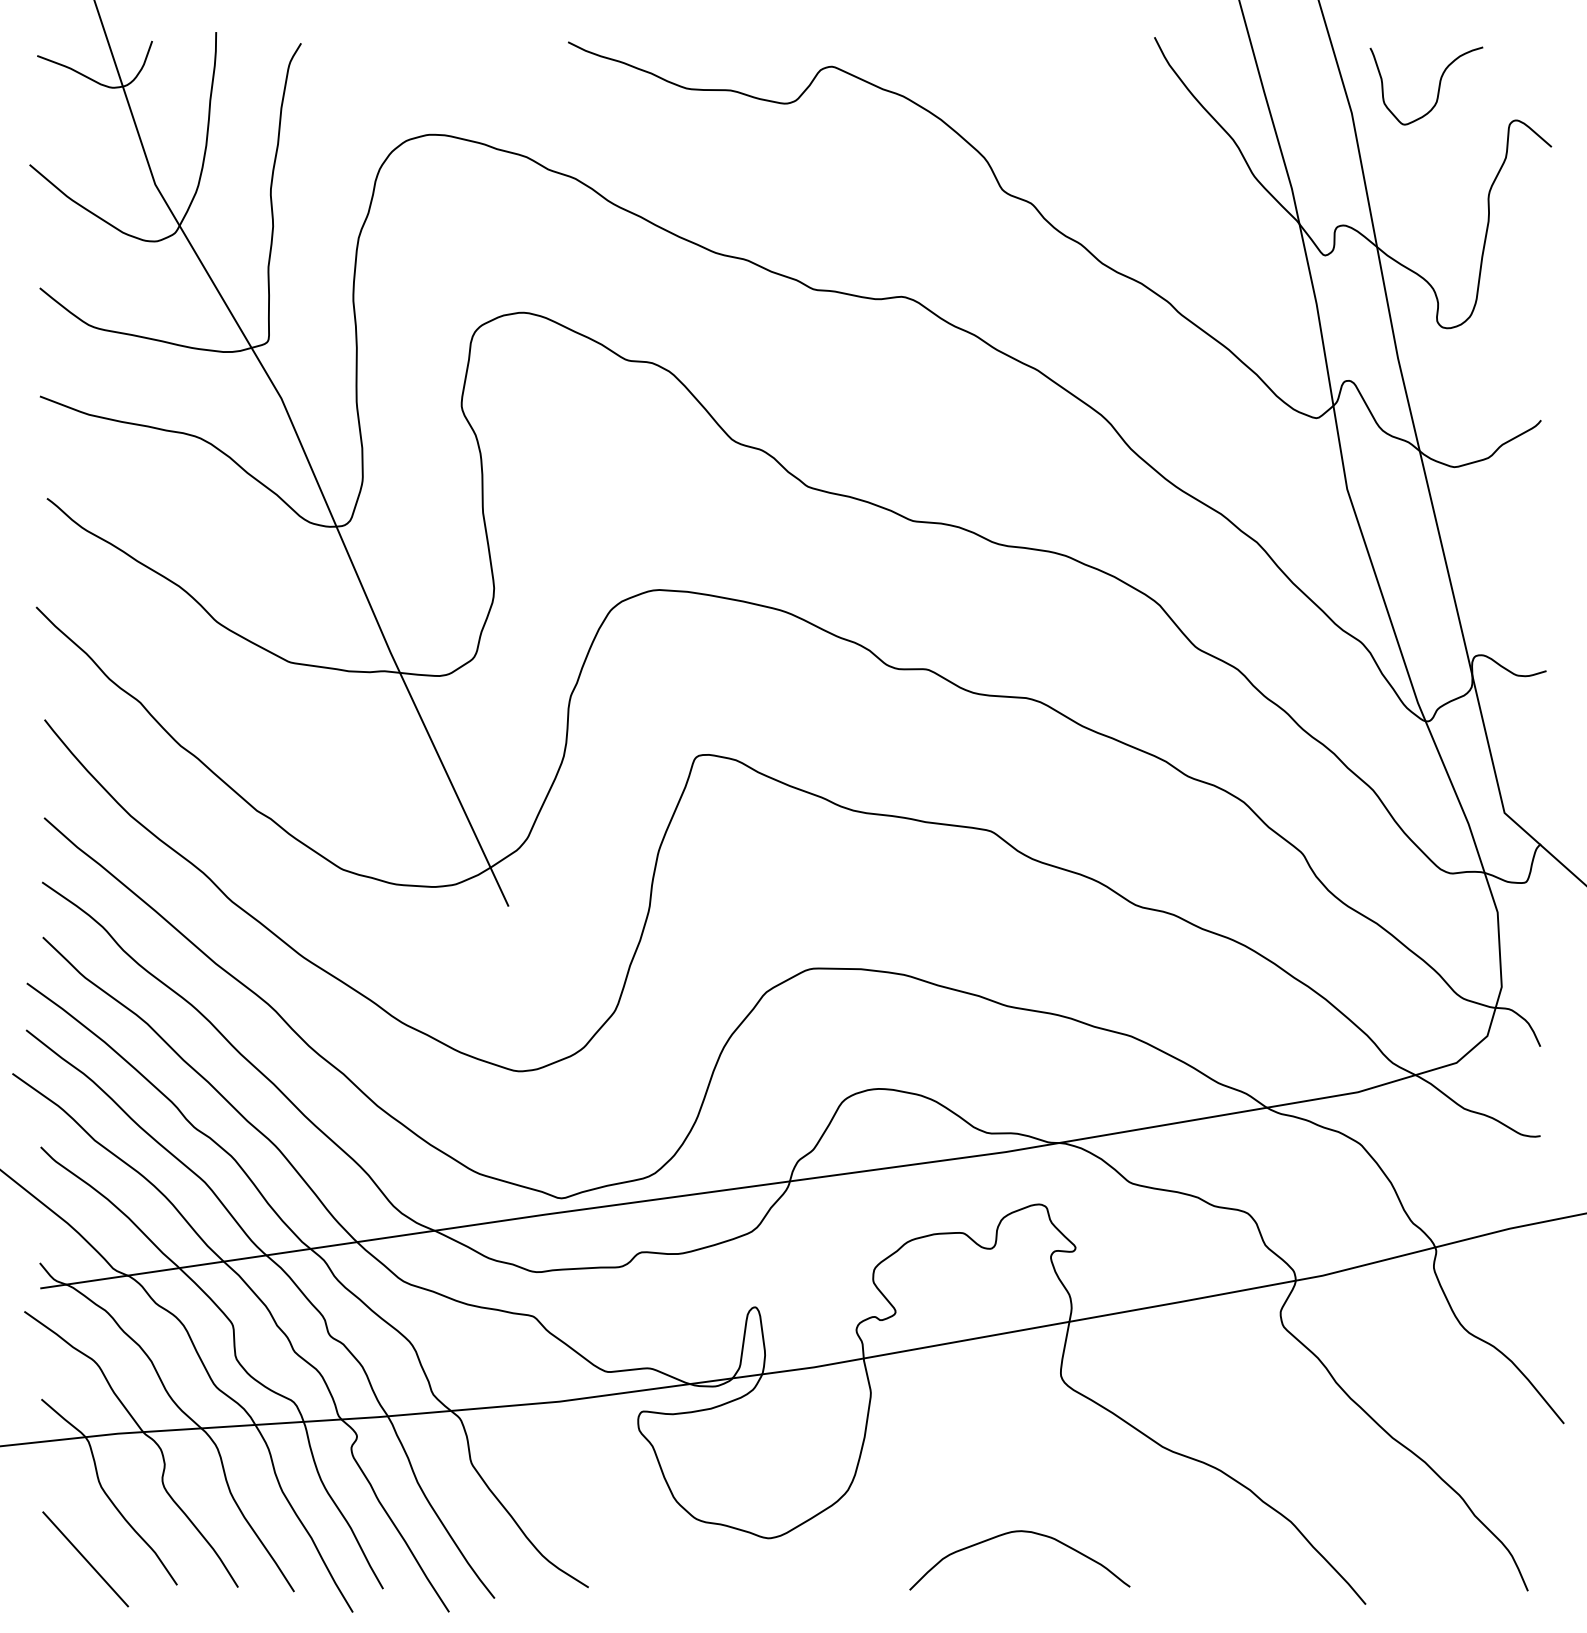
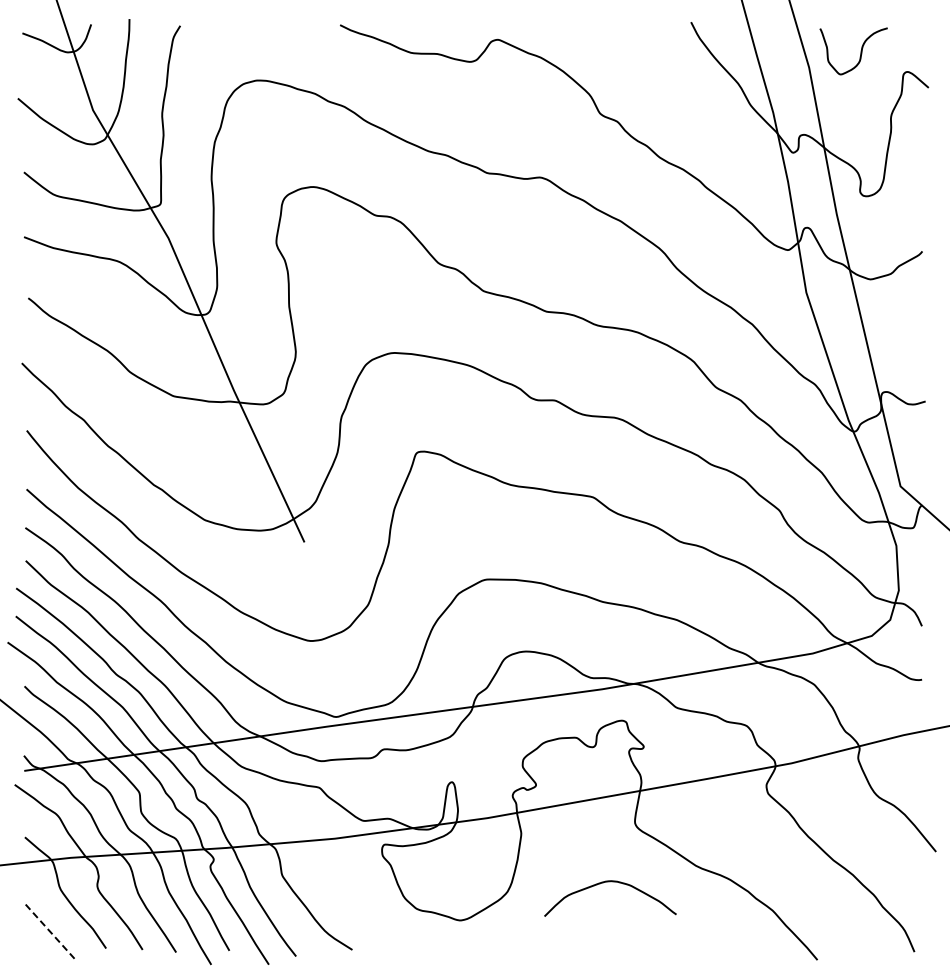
curve: (1019, 1533) -> (610, 882), moved
line: (85, 1560) -> (51, 933), solid -> dashed

